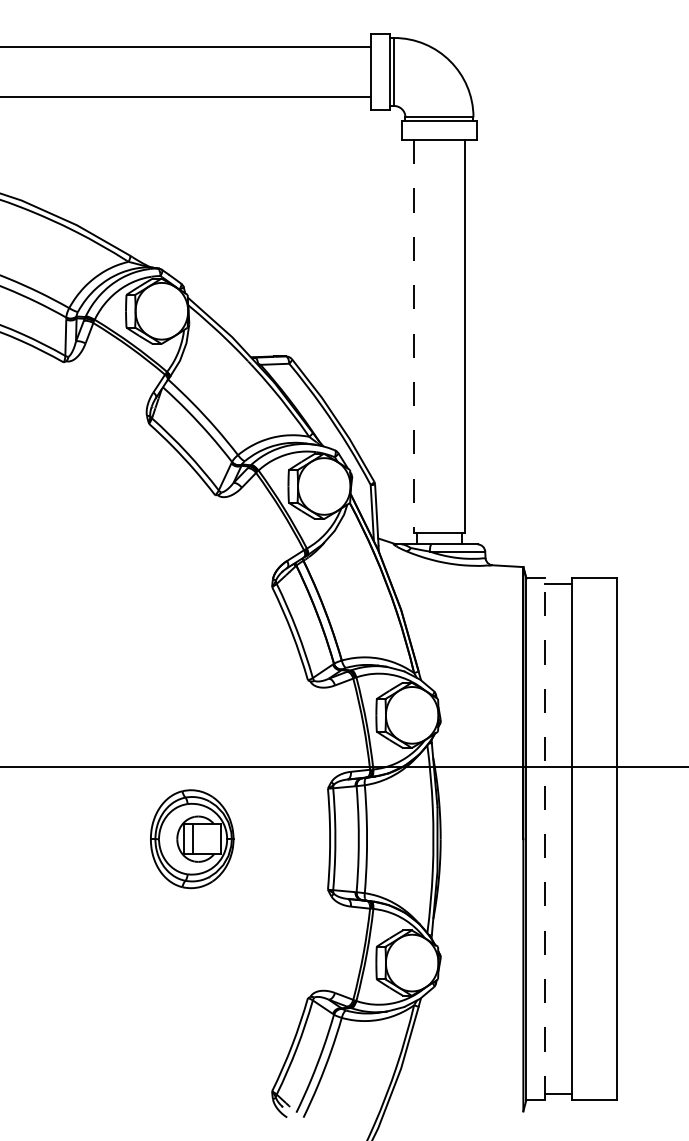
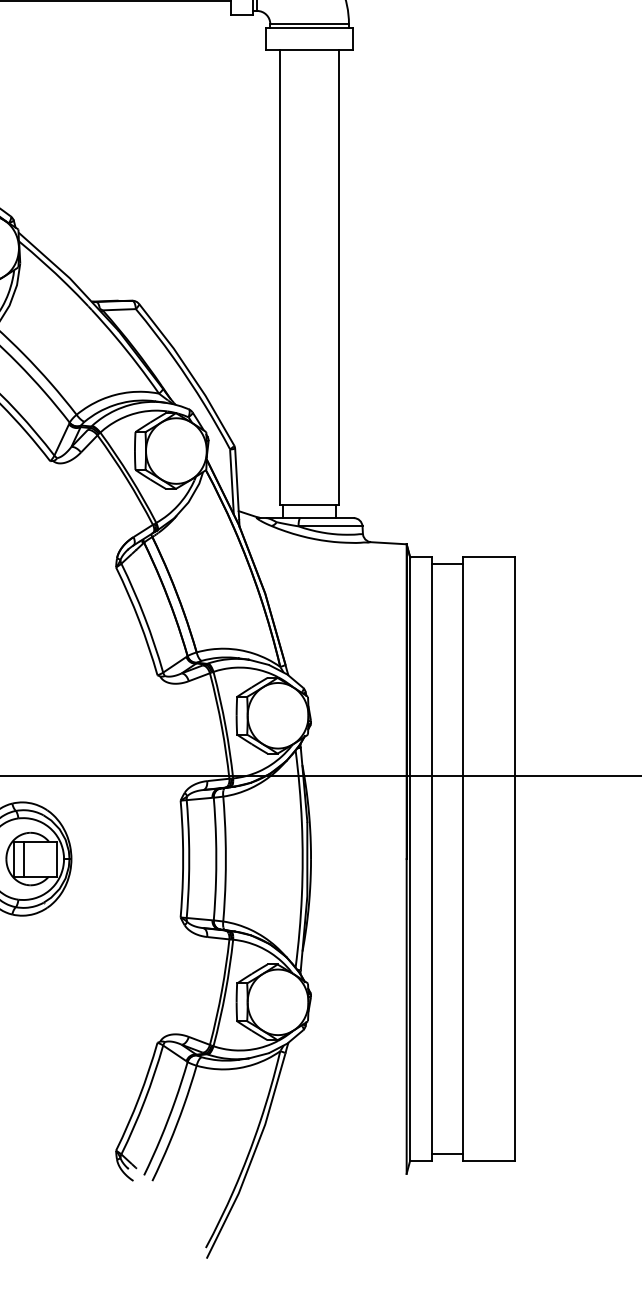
line: (414, 336) -> (280, 277), dashed -> solid
line: (545, 839) -> (432, 859), dashed -> solid

